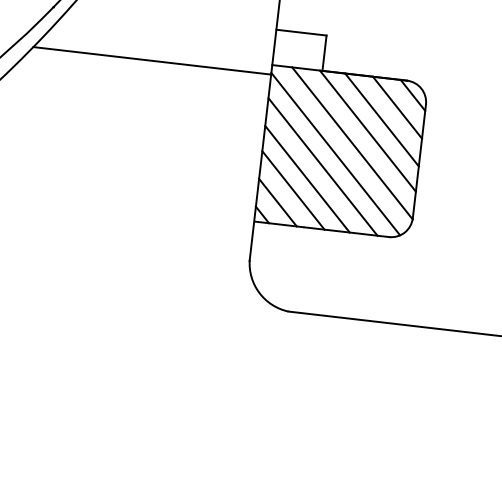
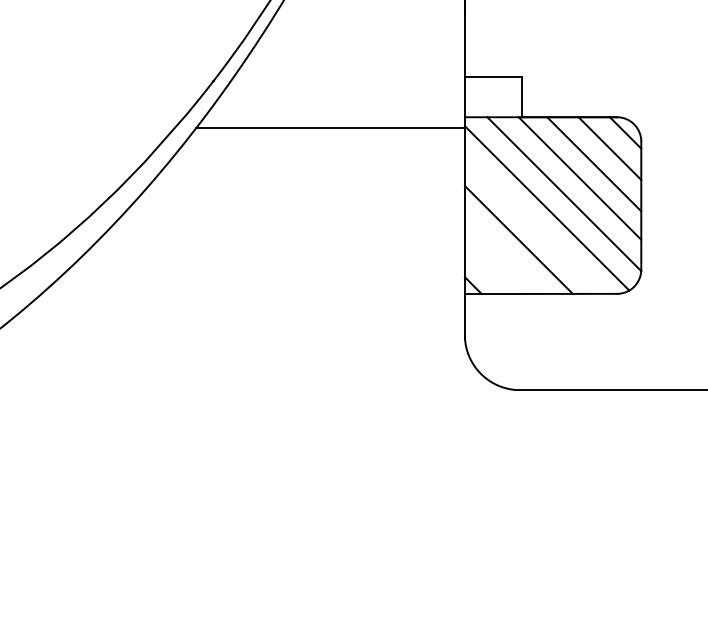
line: (323, 166) -> (534, 223), removed
line: (293, 189) -> (504, 253), removed
line: (277, 202) -> (488, 269), removed

